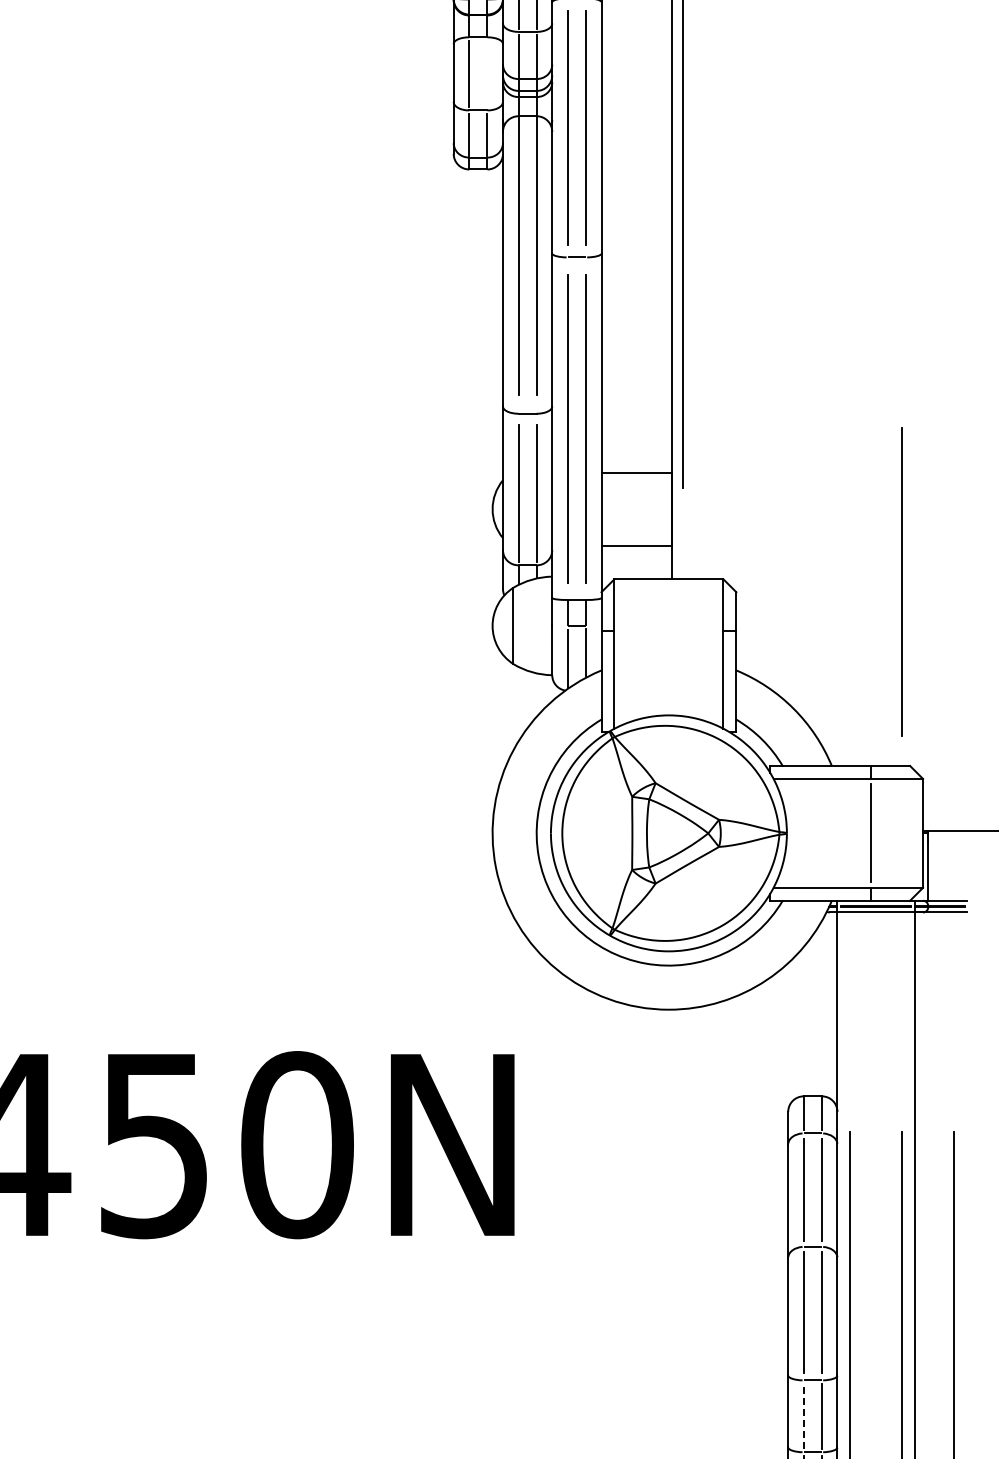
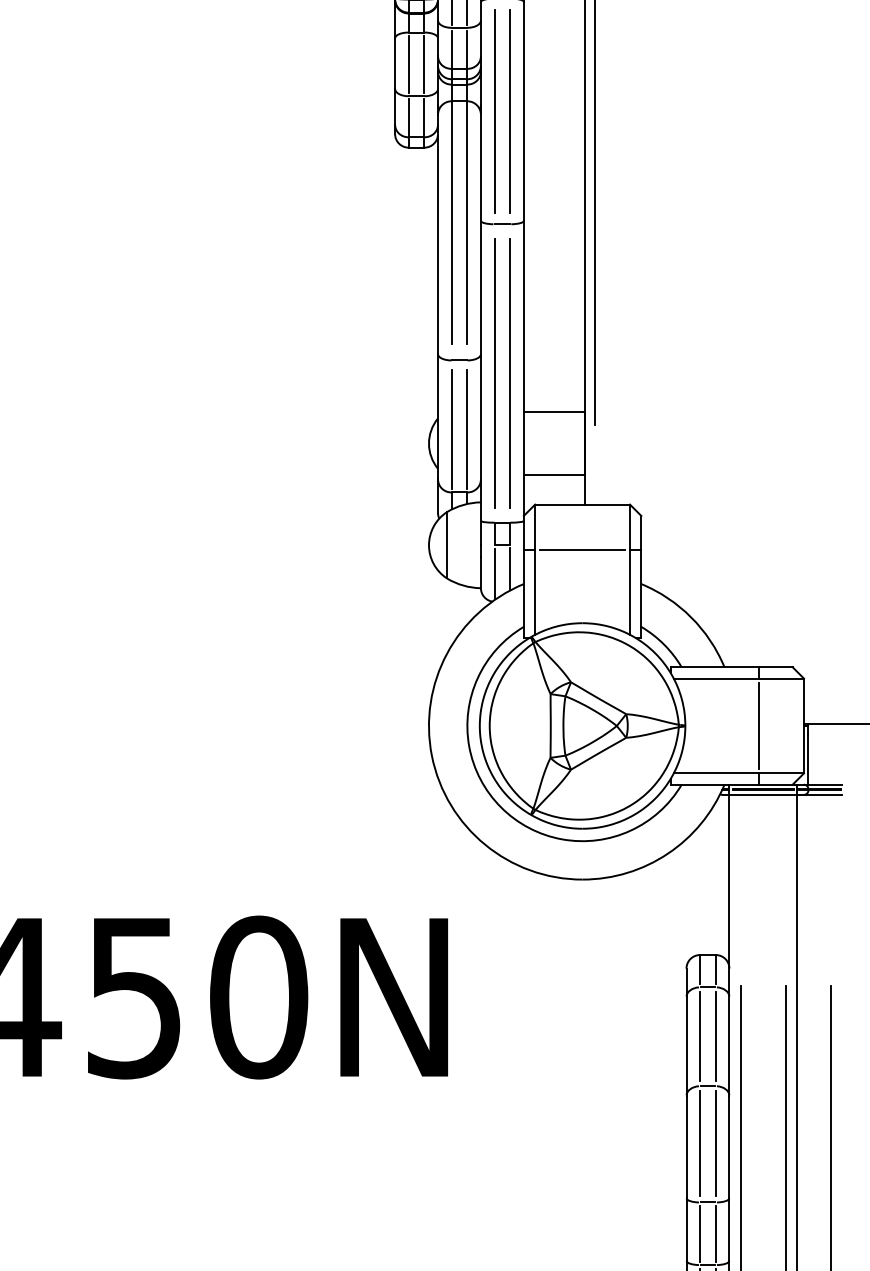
line: (487, 73) -> (424, 64), added
line: (901, 581) -> (785, 506), removed
line: (668, 631) -> (582, 550), added
line: (803, 1415) -> (699, 1233), dashed -> solid

